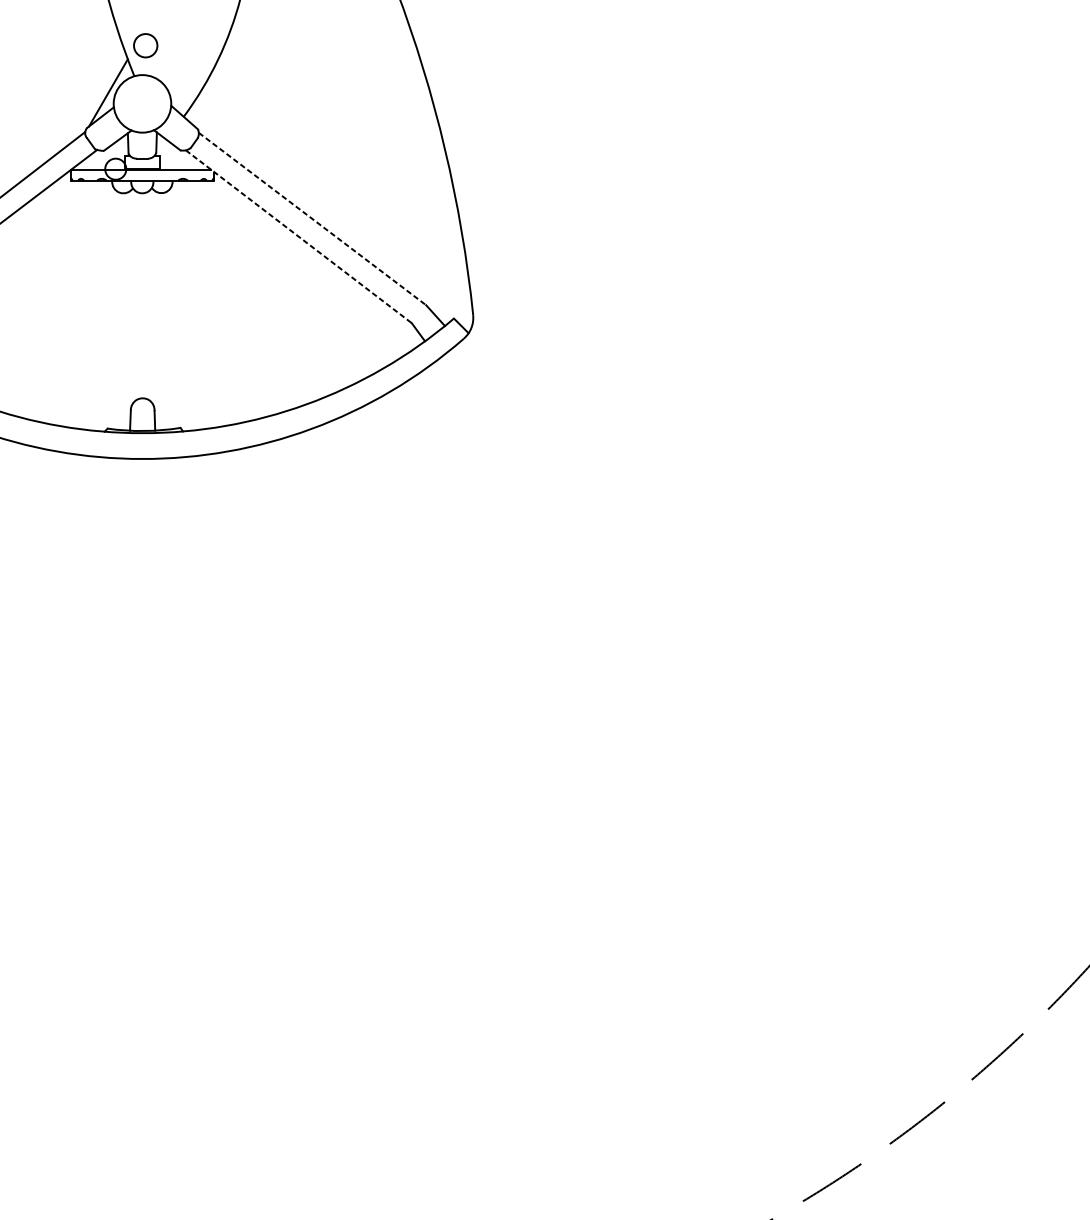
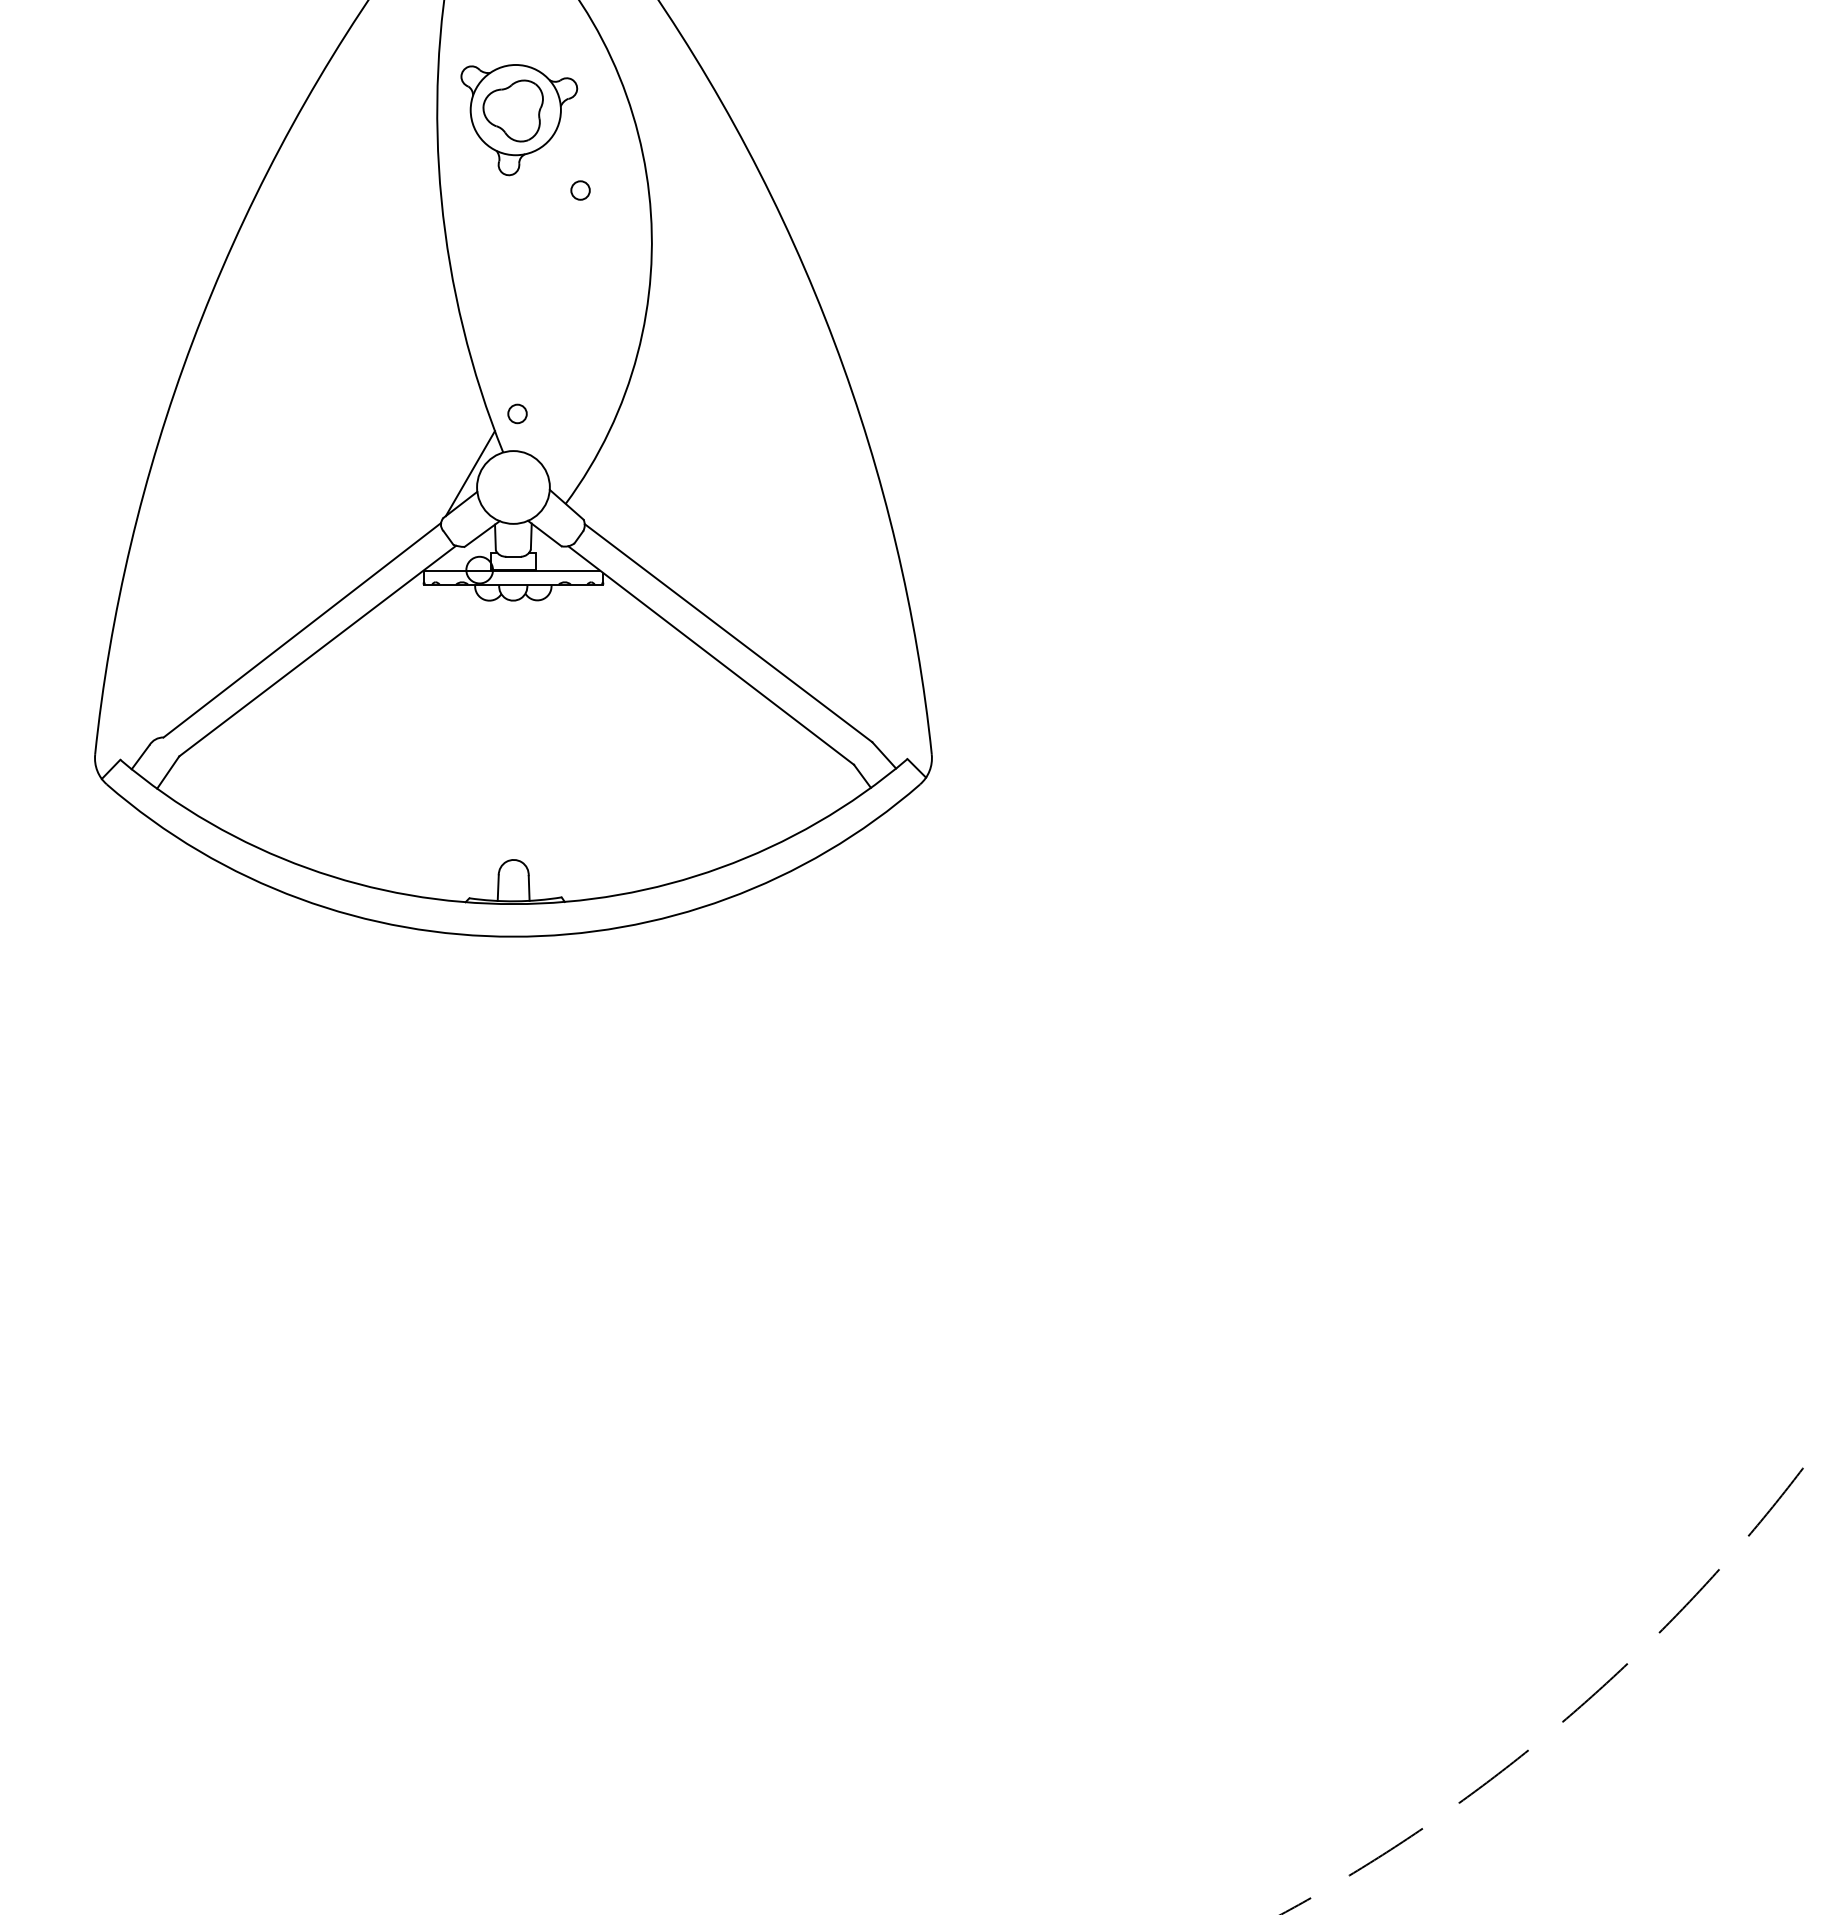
circle: (145, 45) -> (517, 413), size x0.62
line: (312, 219) -> (728, 633), dashed -> solid
line: (299, 236) -> (711, 655), dashed -> solid

